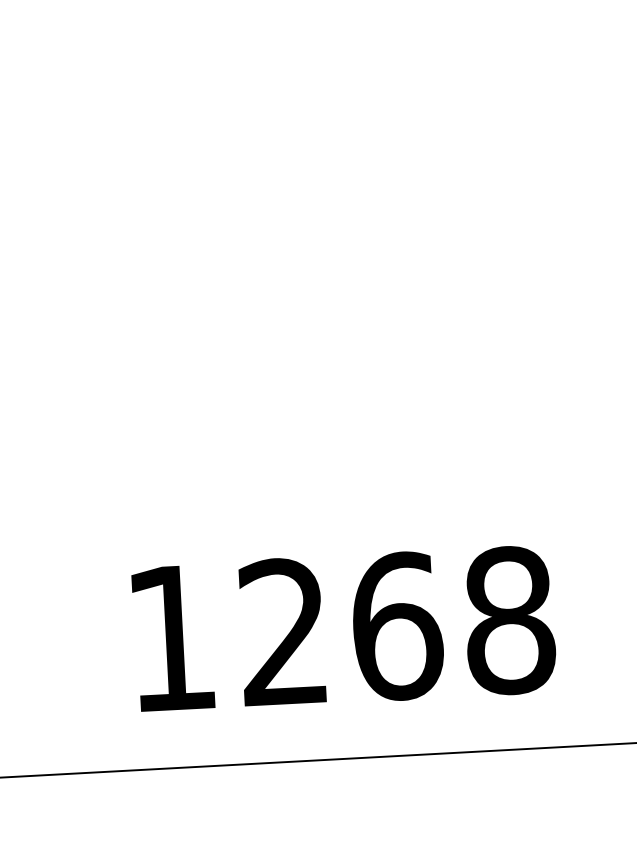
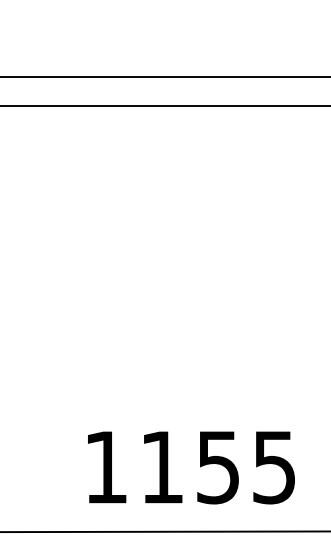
text: (397, 626) -> (218, 467), 1268 -> 1155

